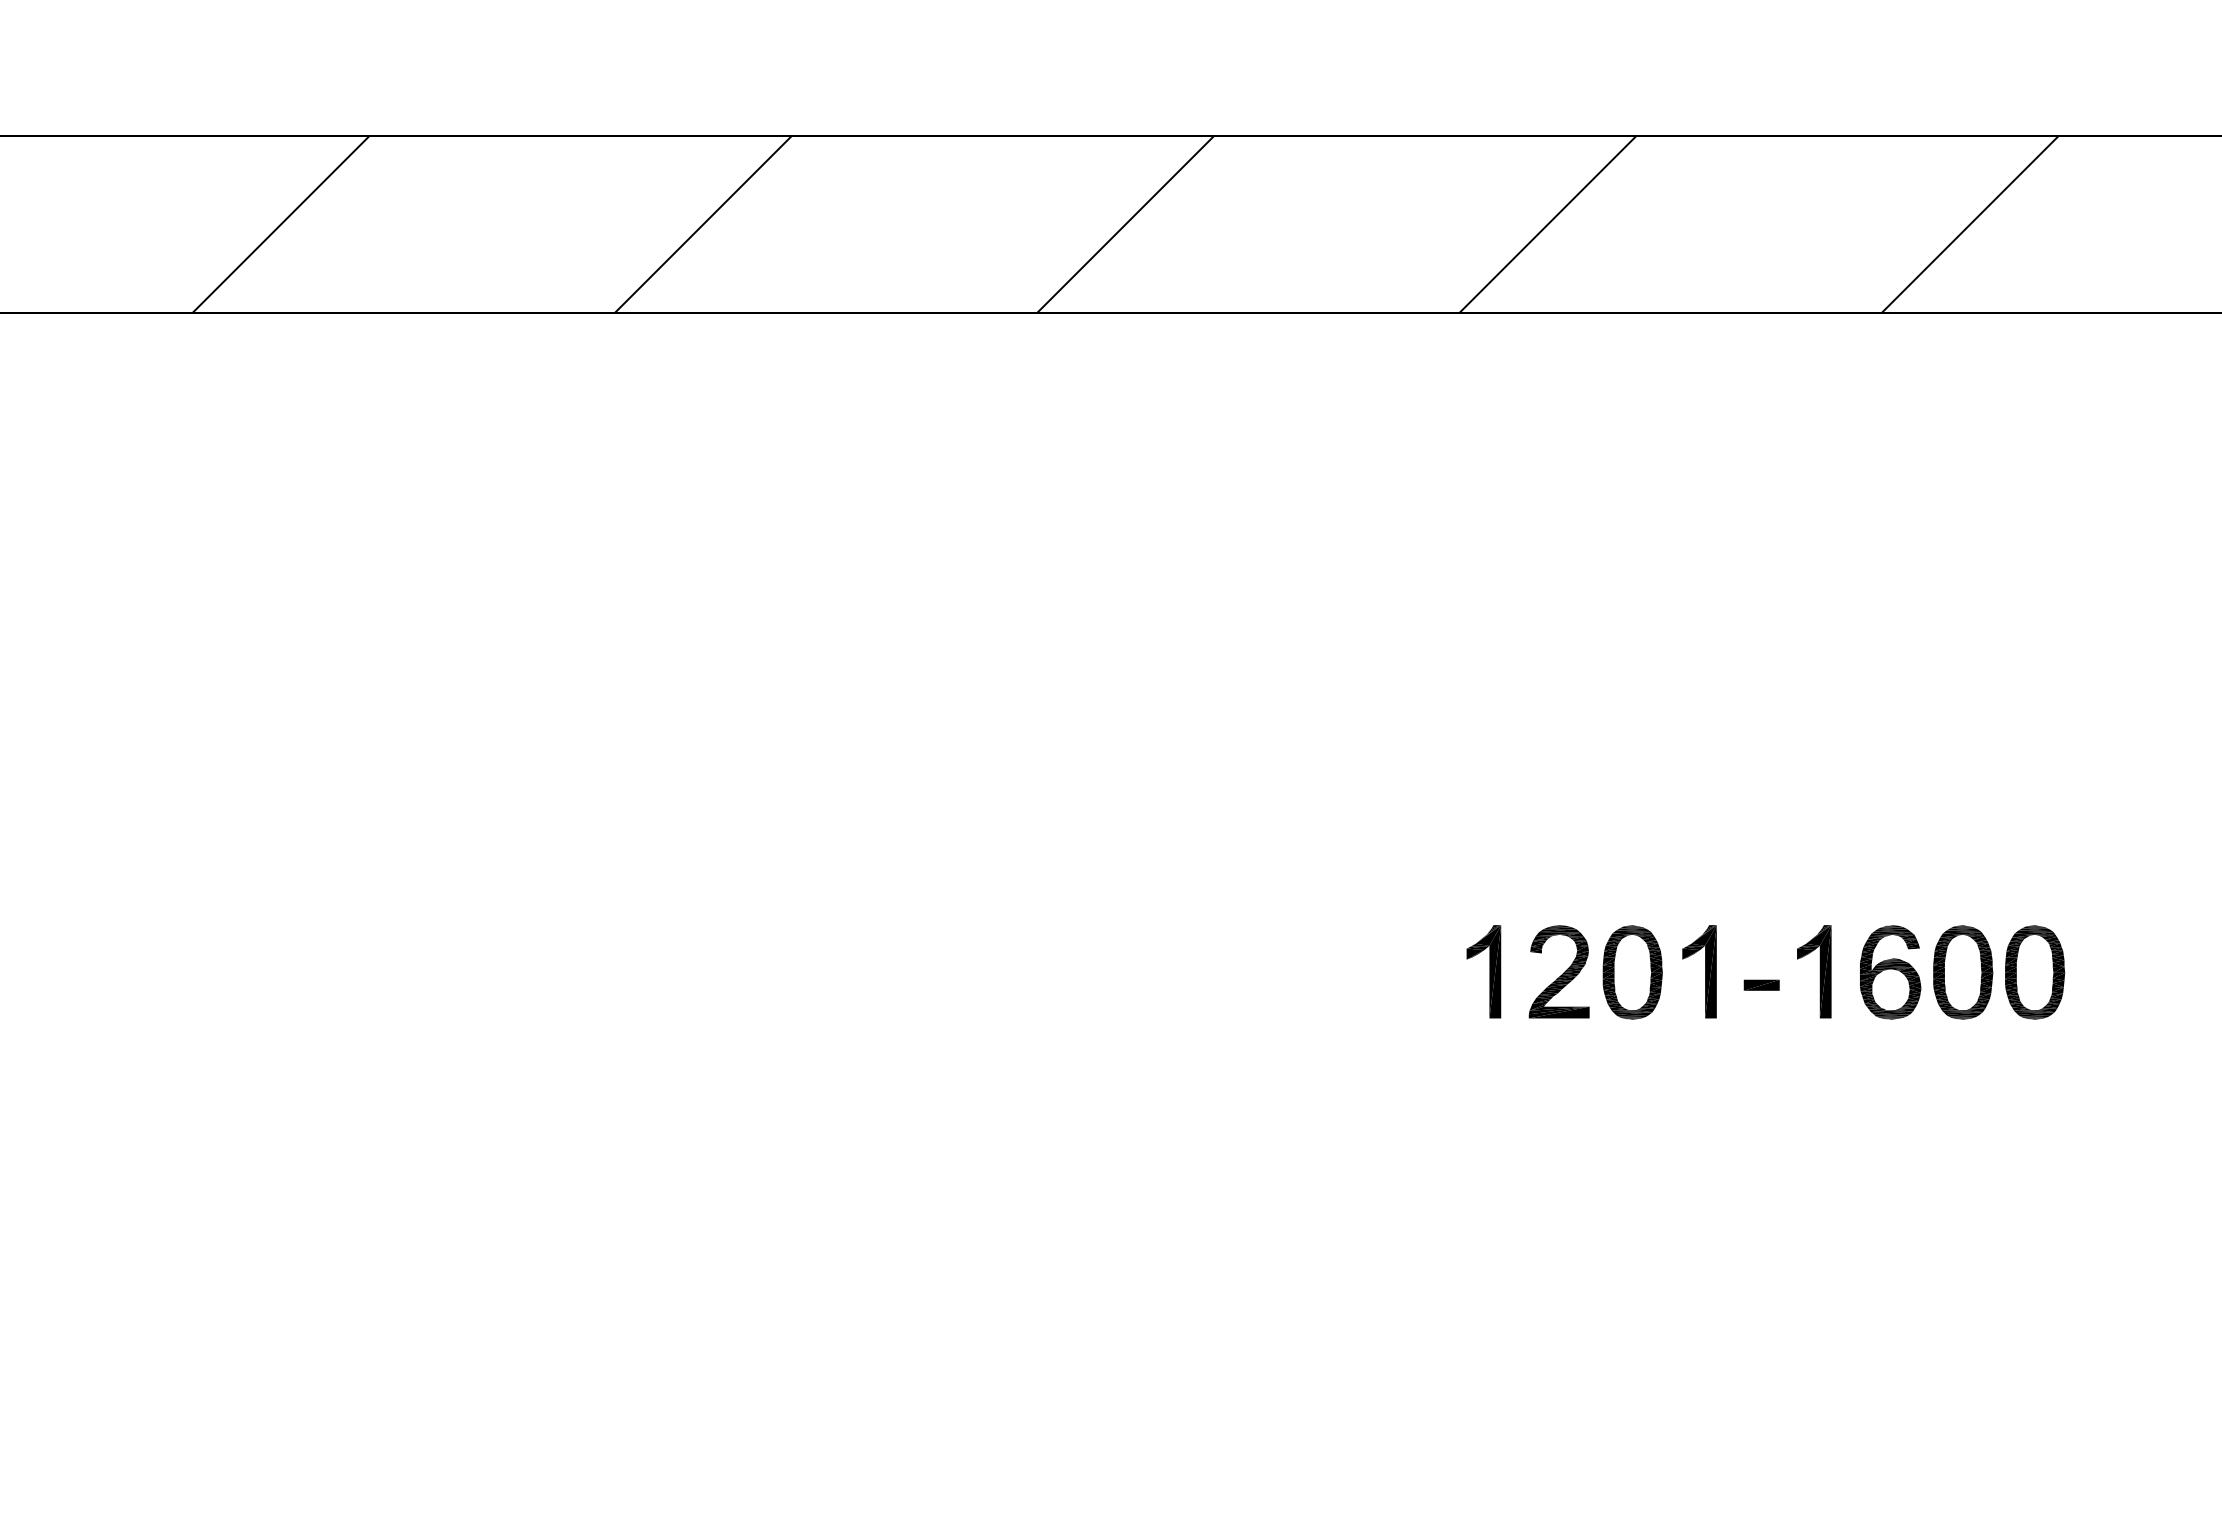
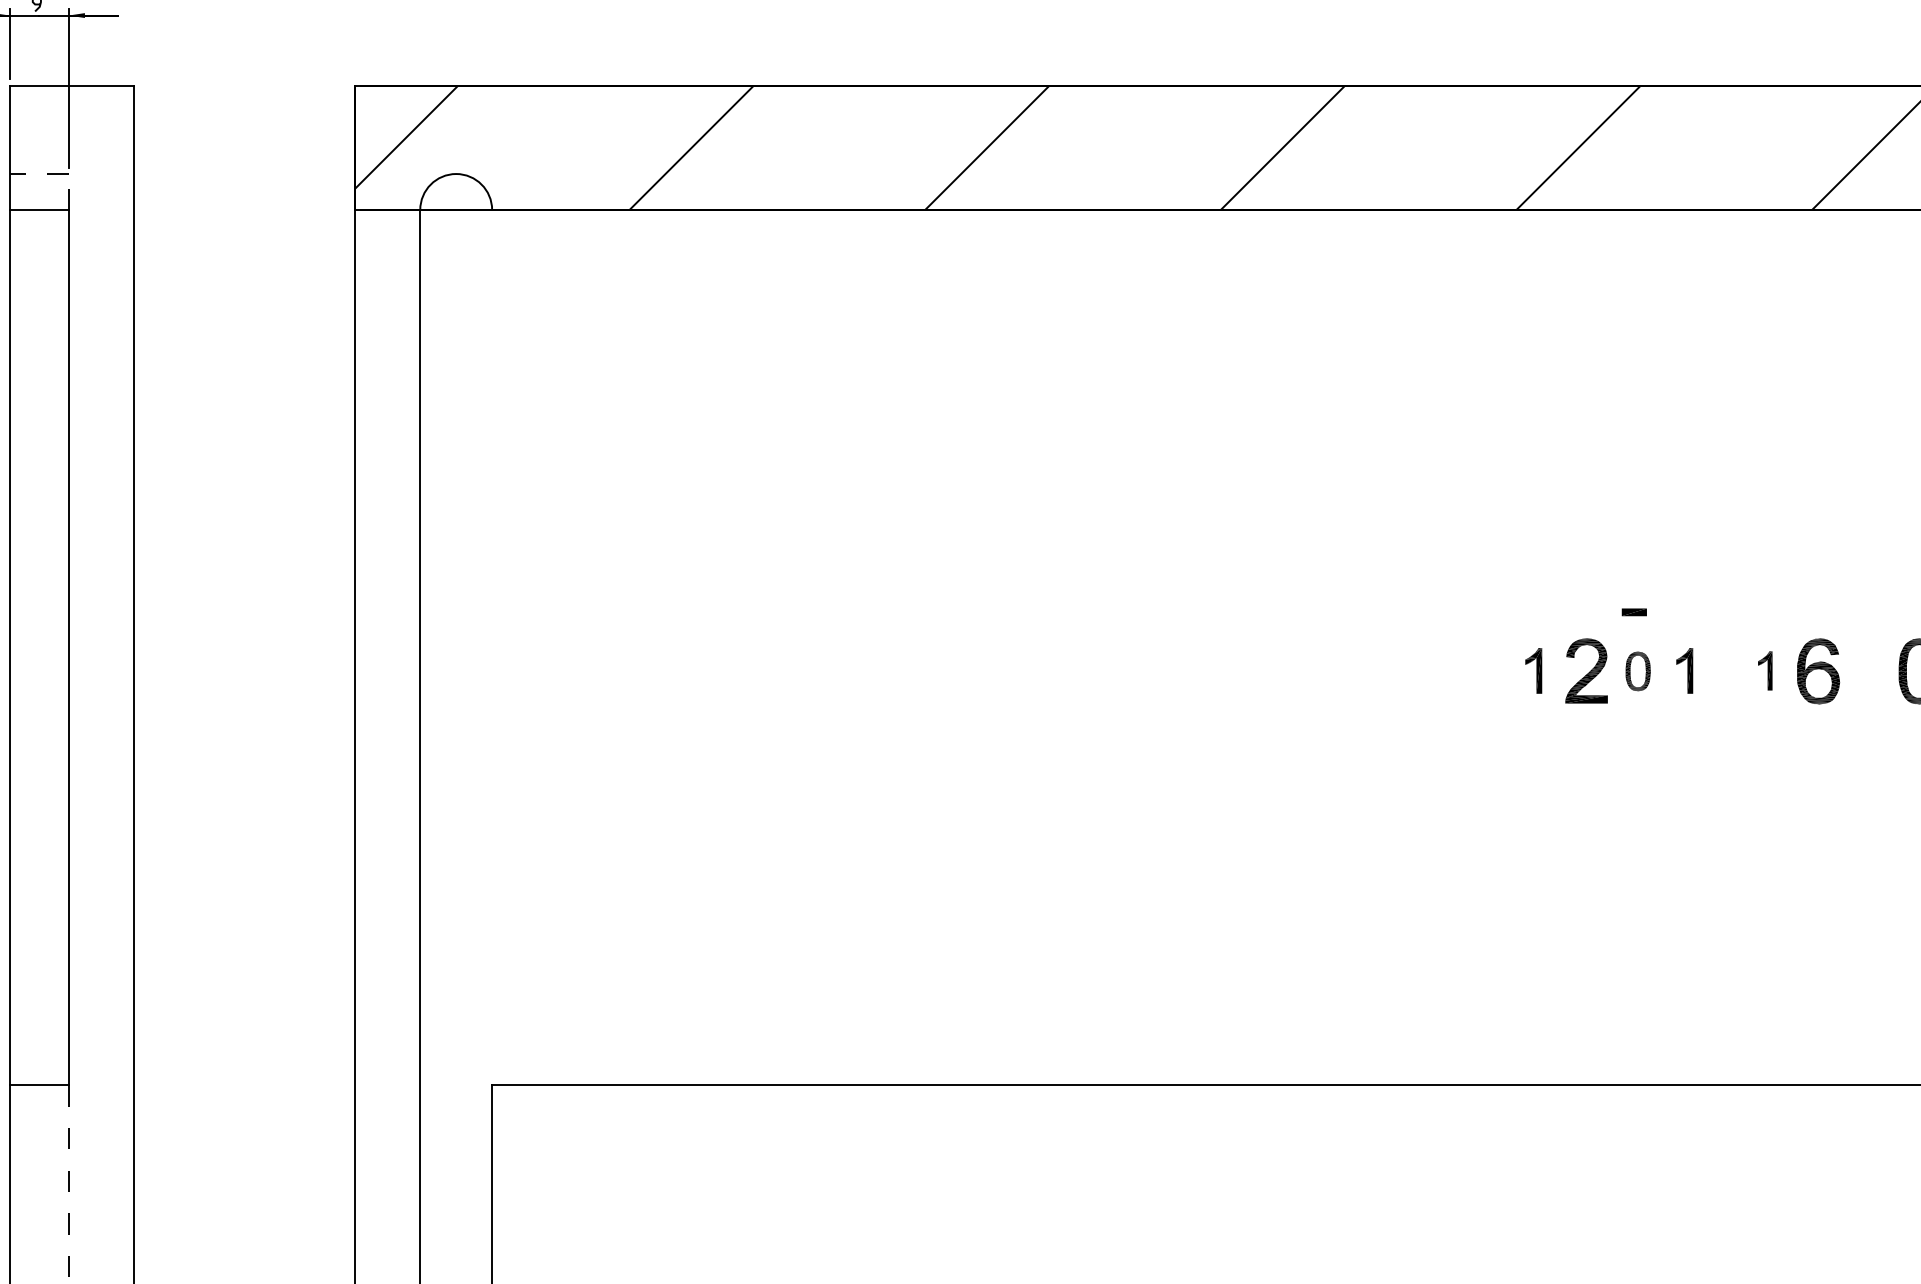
part: (1483, 971) -> (1533, 670), size x0.7
part: (1699, 971) -> (1684, 670), size x0.7
part: (1814, 971) -> (1765, 670), size x0.6
part: (1633, 972) -> (1638, 671), size x0.6
part: (1963, 972) -> (1869, 671), removed
part: (1760, 985) -> (1633, 612), moved

